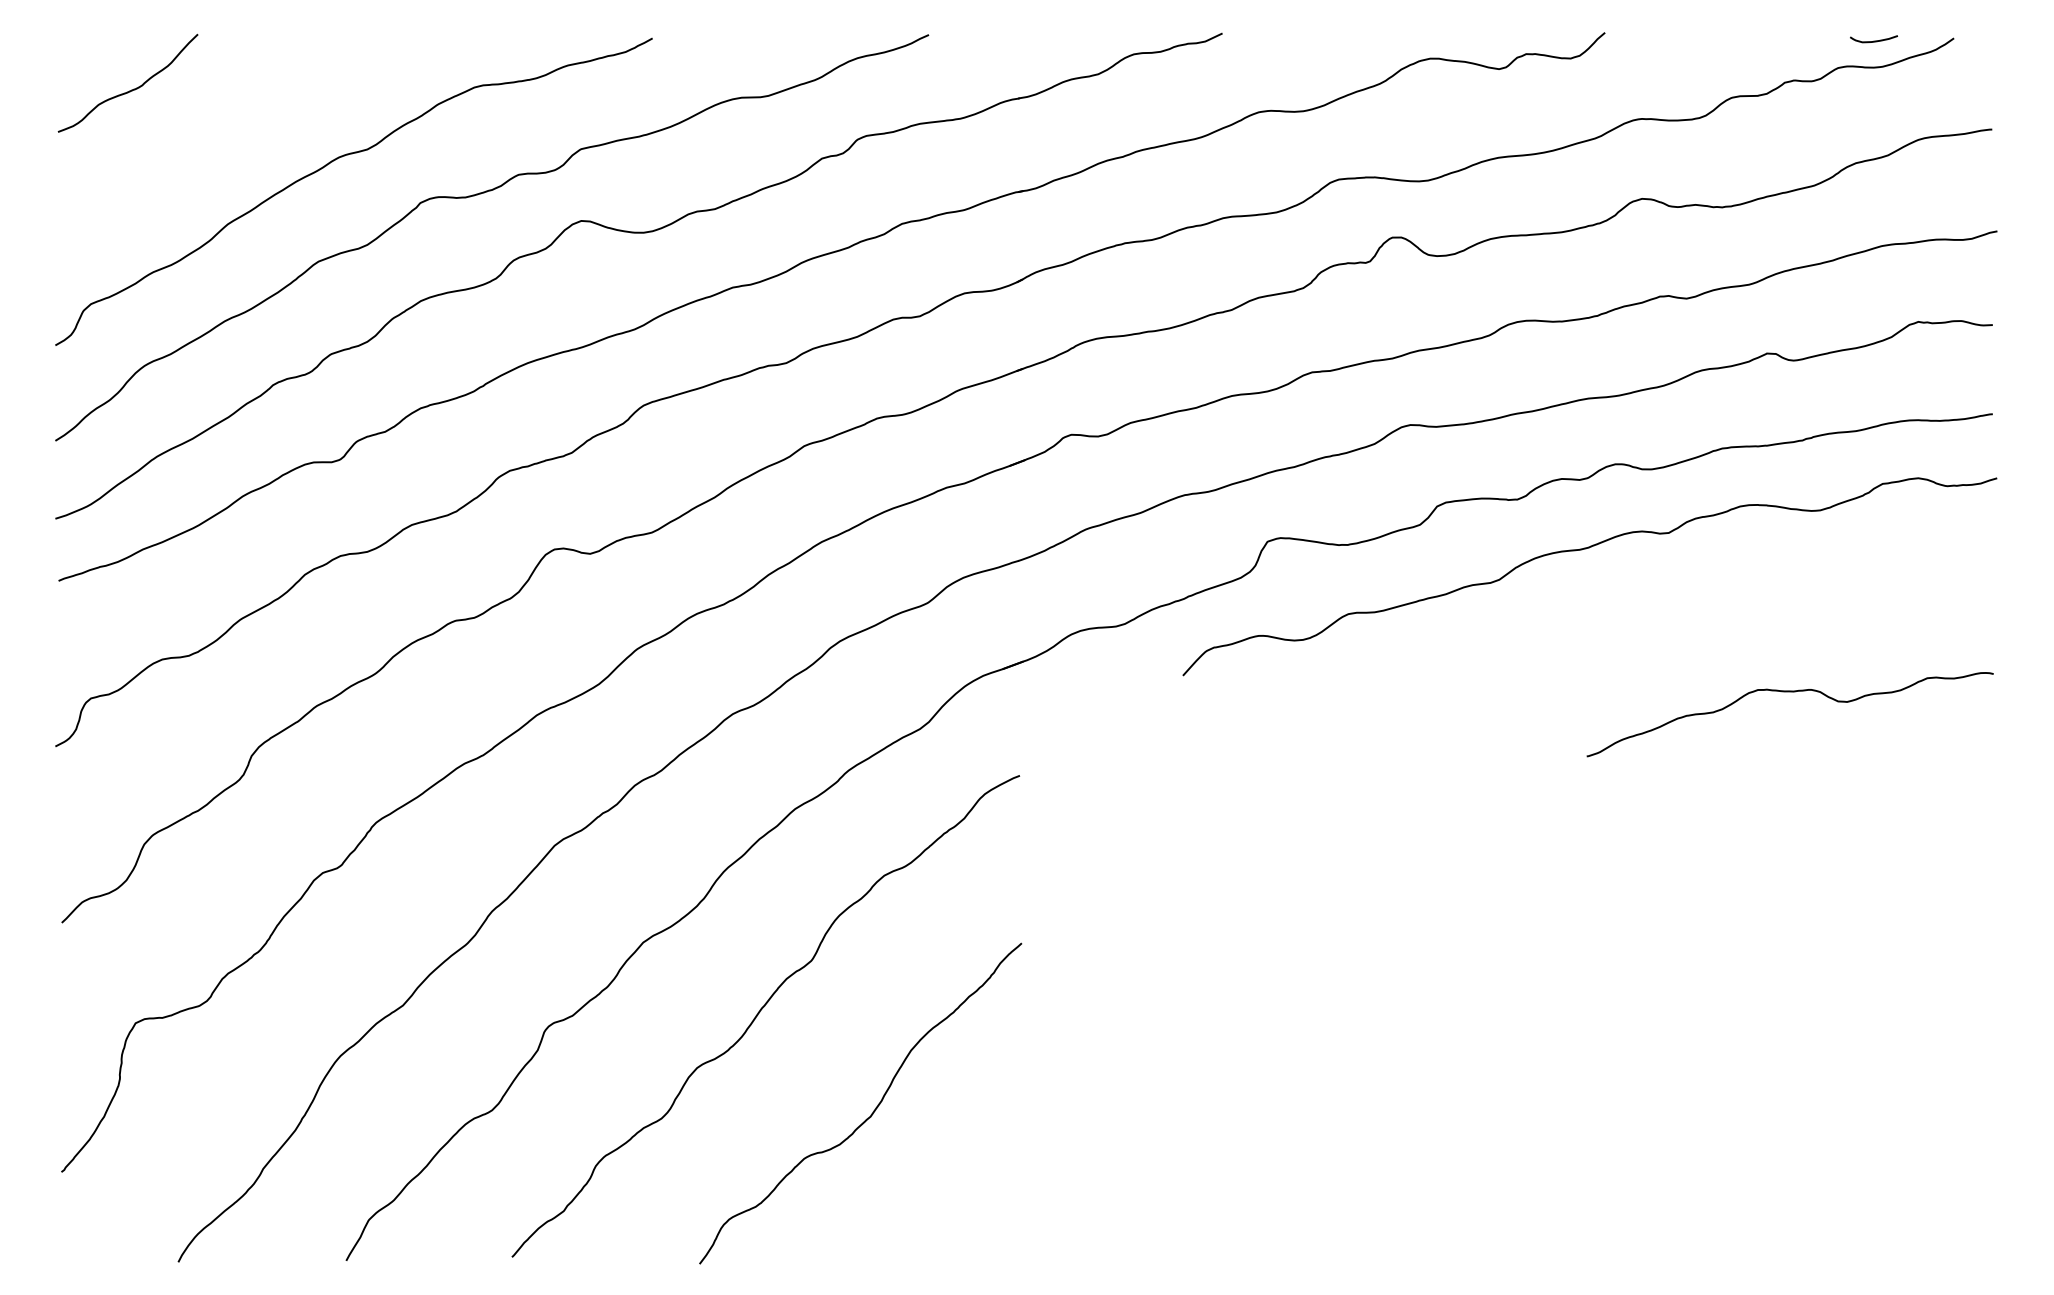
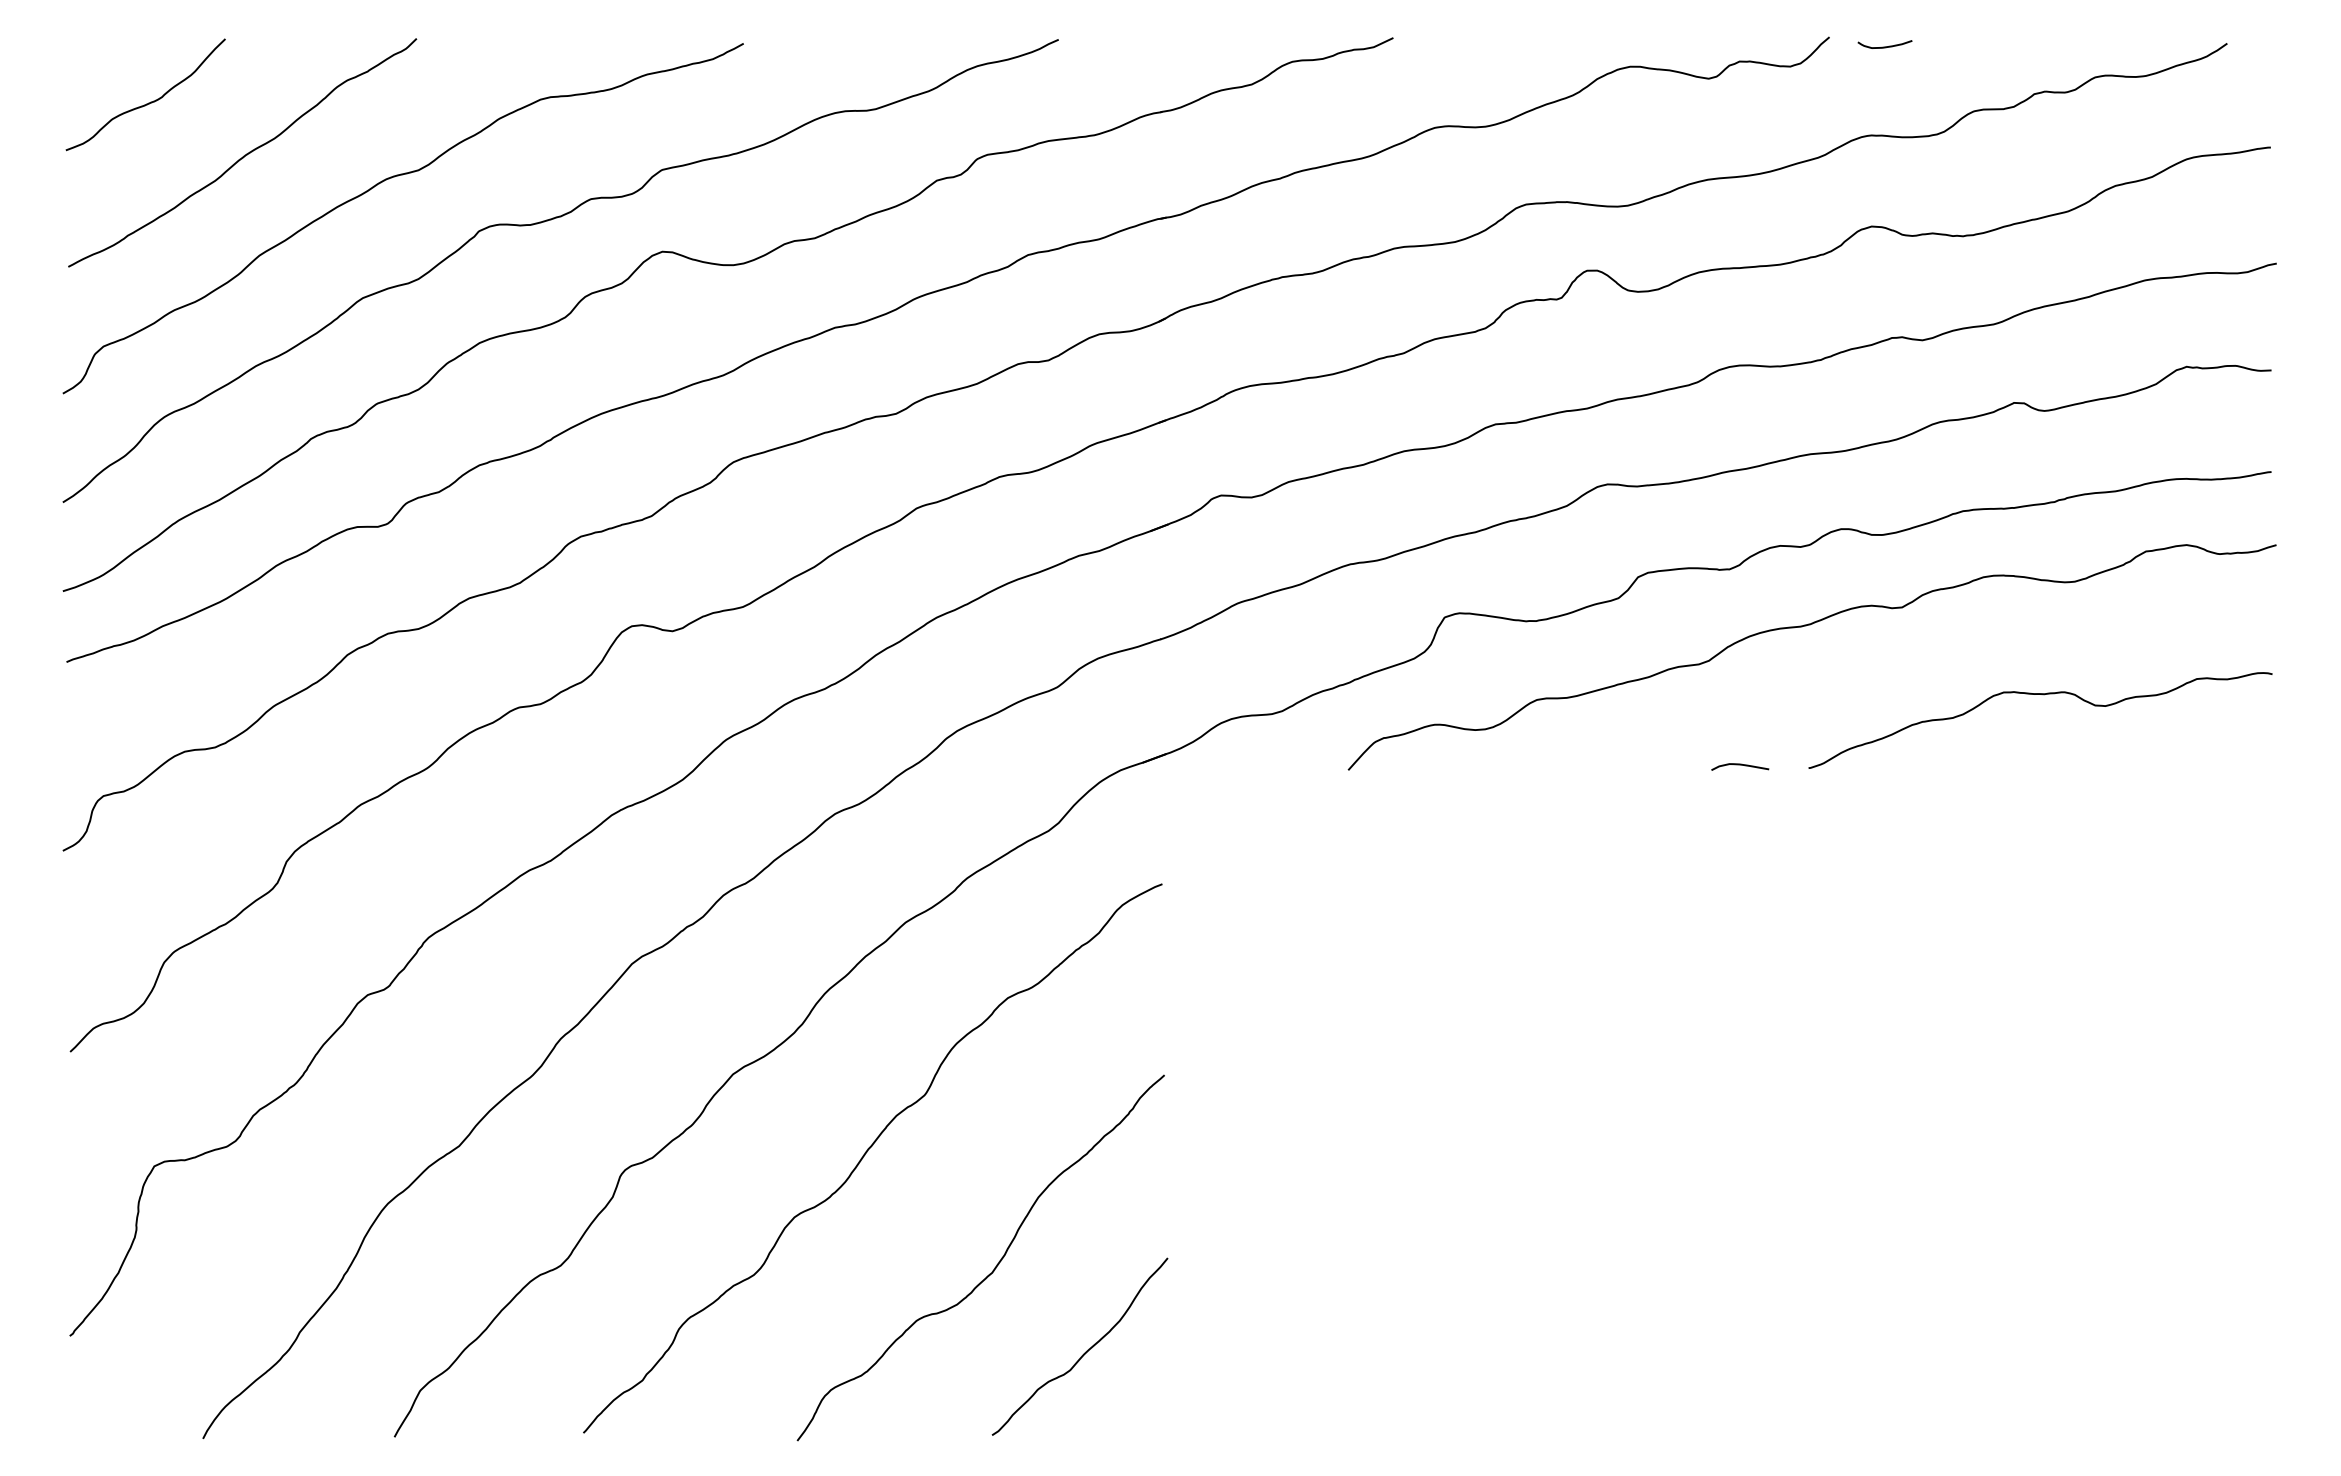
curve: (1873, 40) -> (1884, 46), moved
curve: (213, 136) -> (243, 155), added
curve: (1527, 671) -> (1740, 765), added
curve: (1792, 692) -> (2043, 695), moved
curve: (952, 1185) -> (1085, 1351), added

